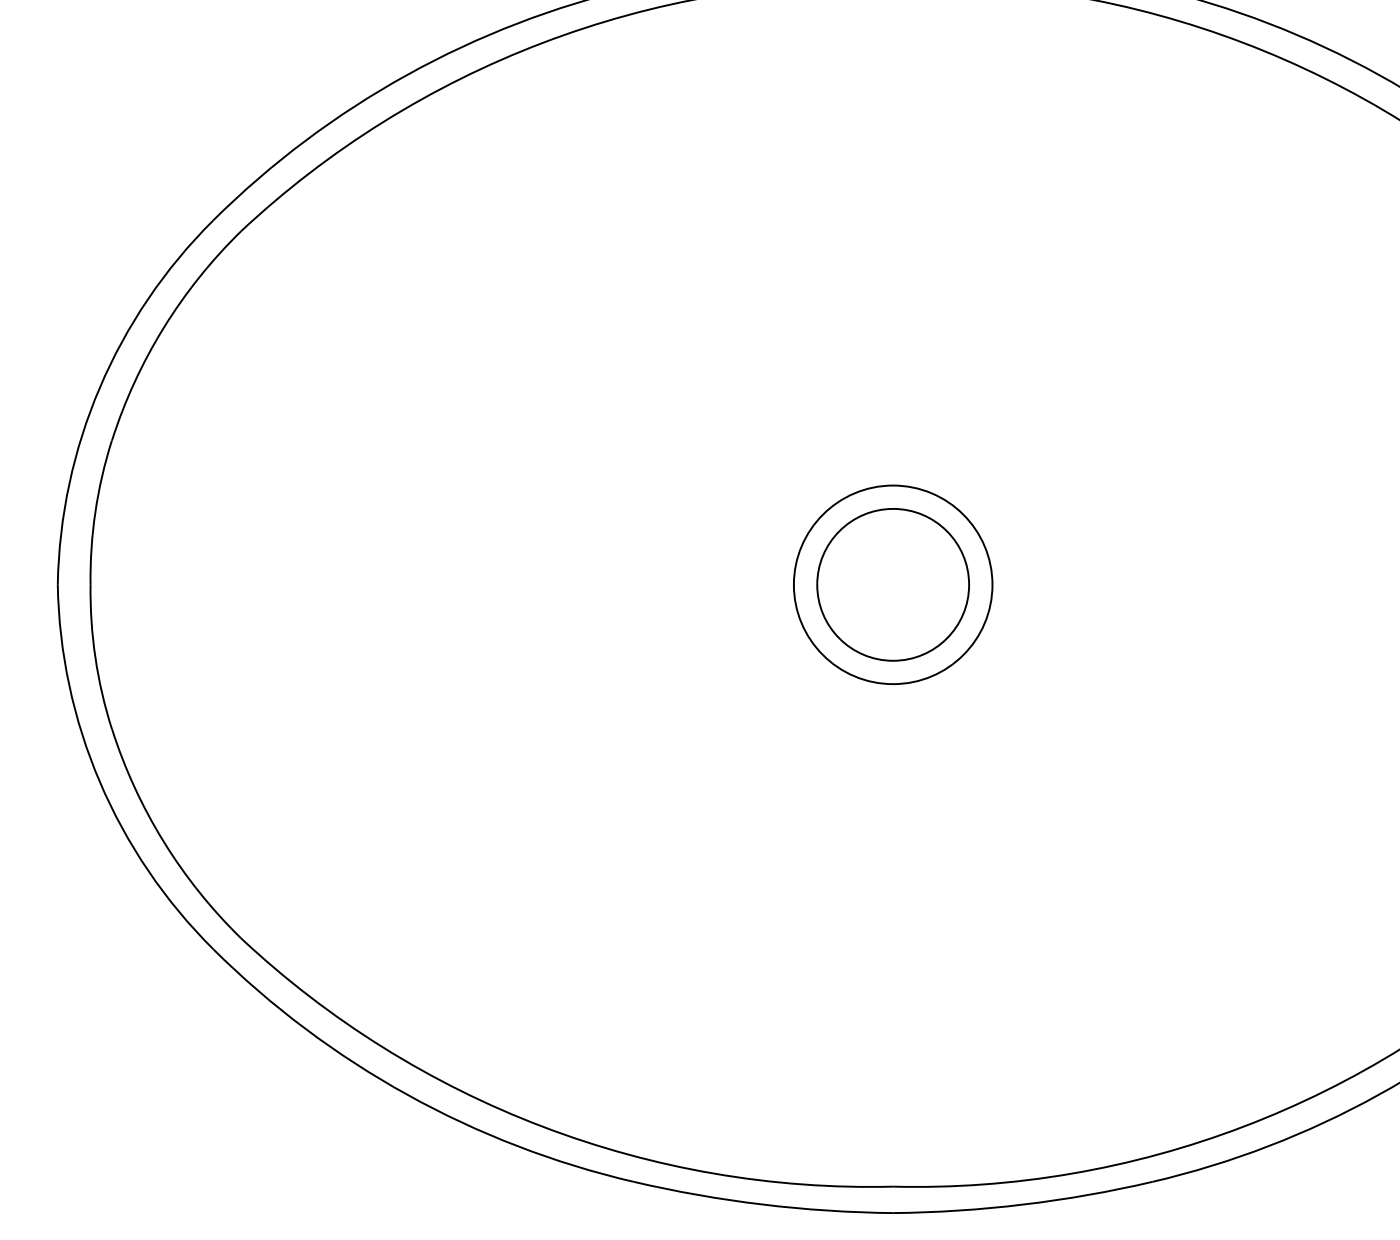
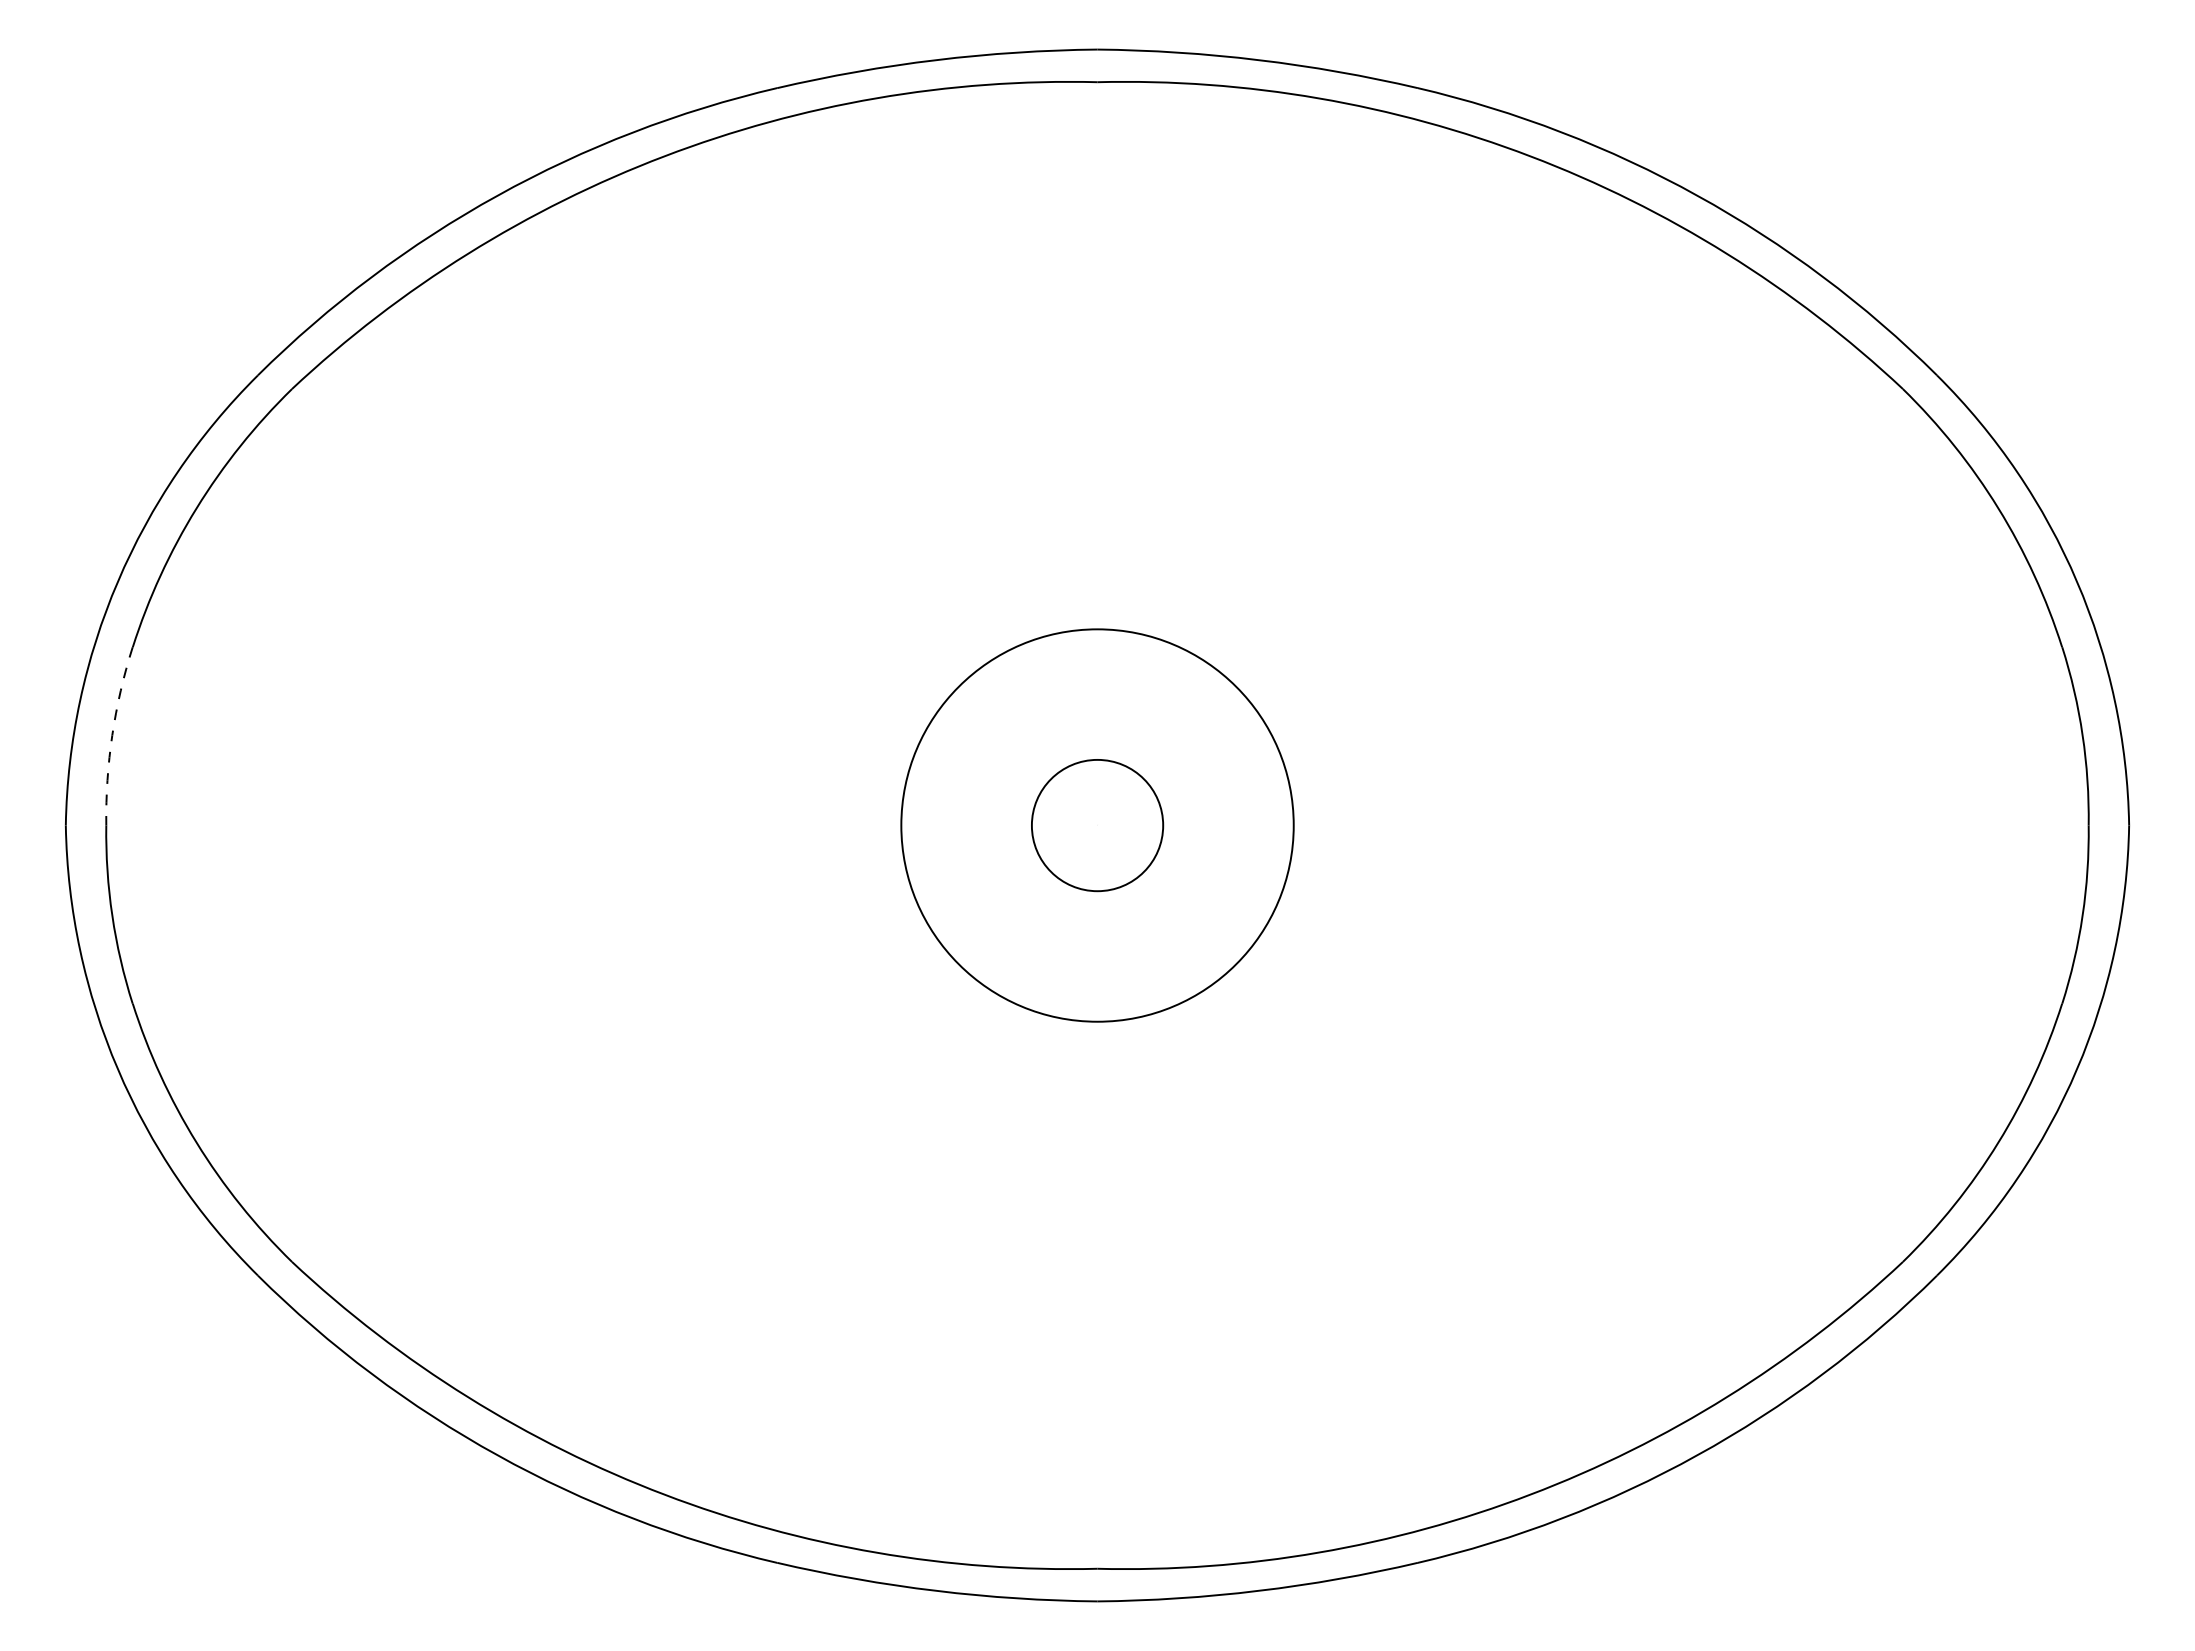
arc: (95, 511) -> (112, 735), solid -> dashed
circle: (893, 584) -> (1097, 825), size x0.7
circle: (893, 584) -> (1097, 825), size x1.6

